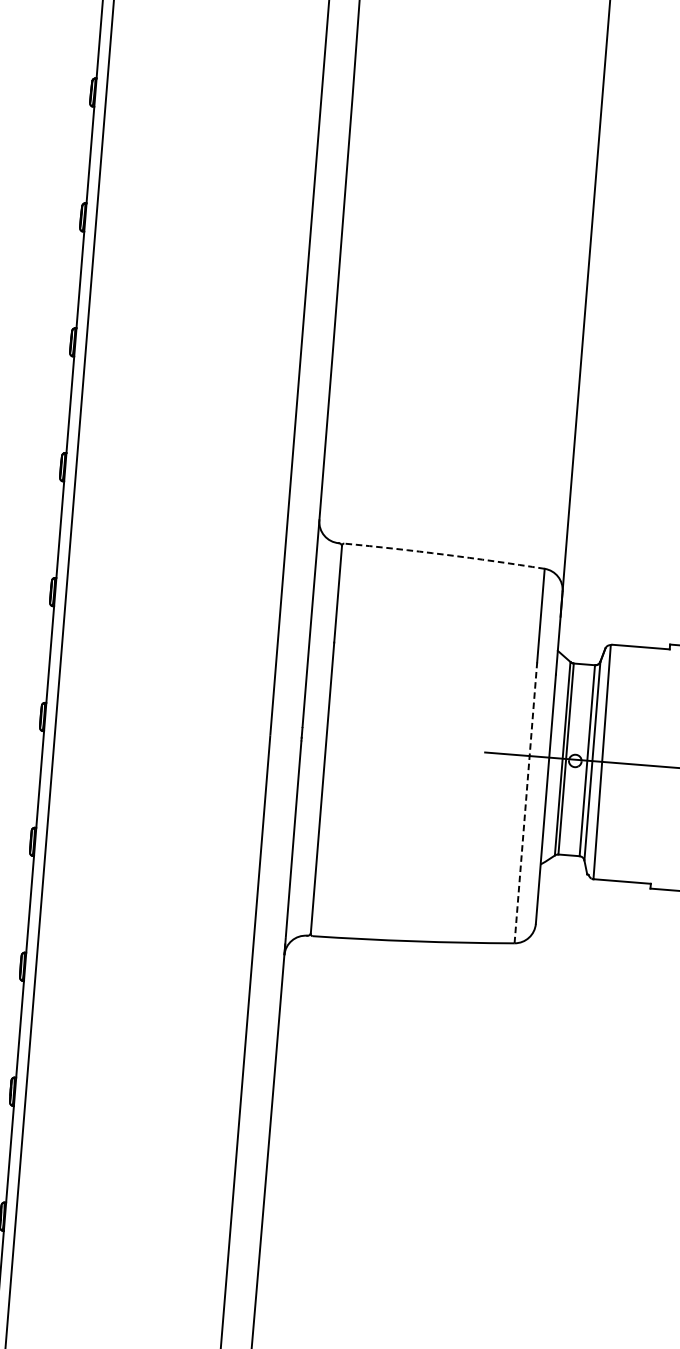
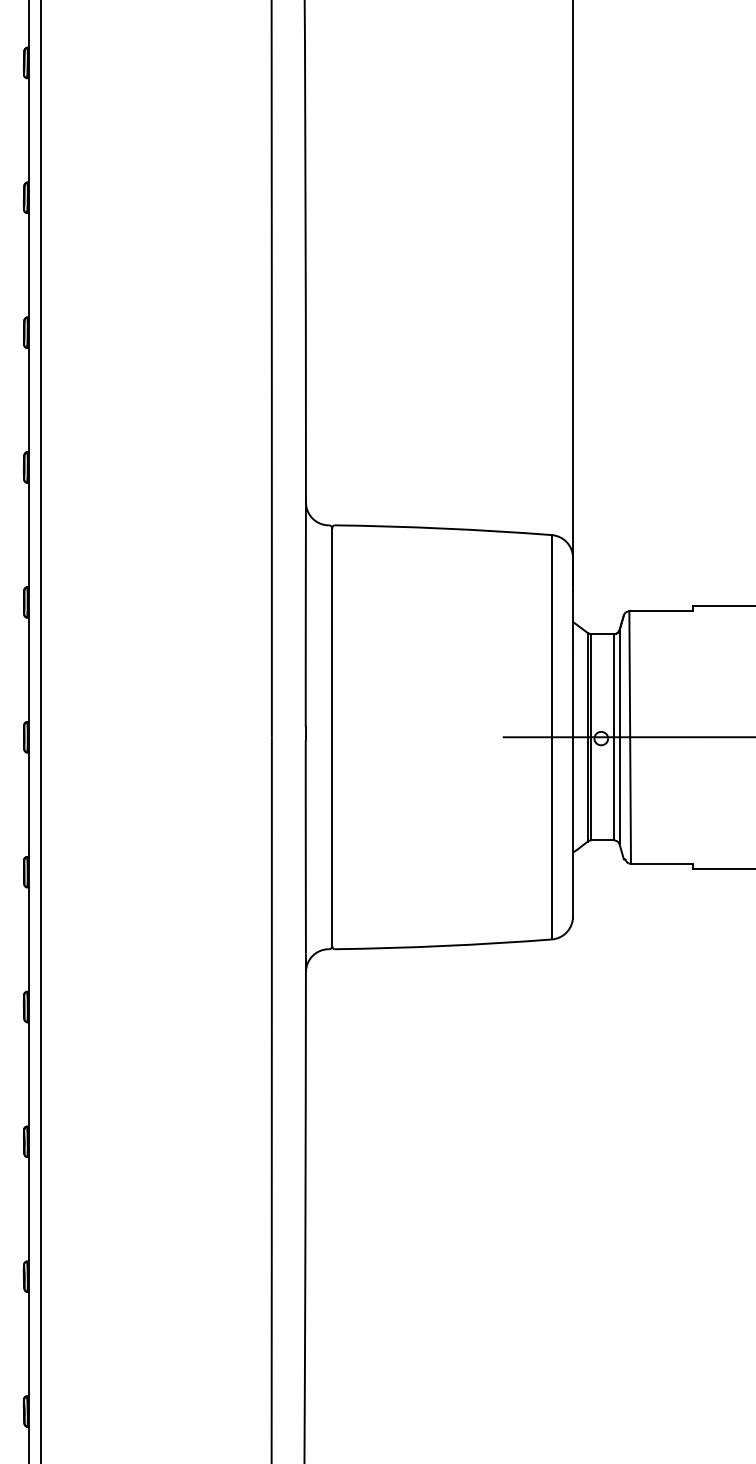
arc: (444, 554) -> (443, 528), dashed -> solid
line: (525, 802) -> (551, 787), dashed -> solid

